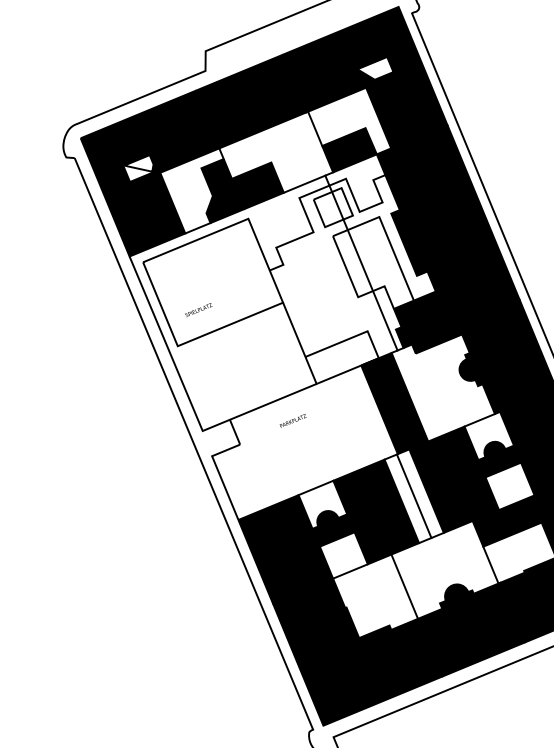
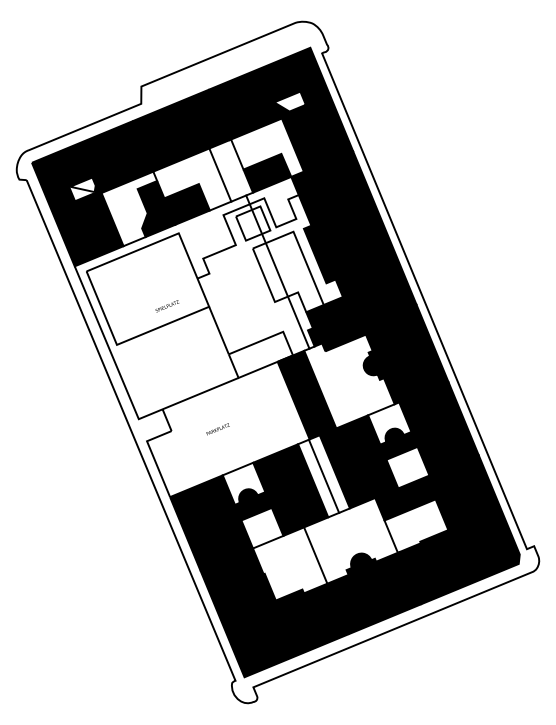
line: (295, 151) -> (220, 174), added
text: (198, 310) -> (167, 306), moved
text: (292, 421) -> (217, 429), moved

